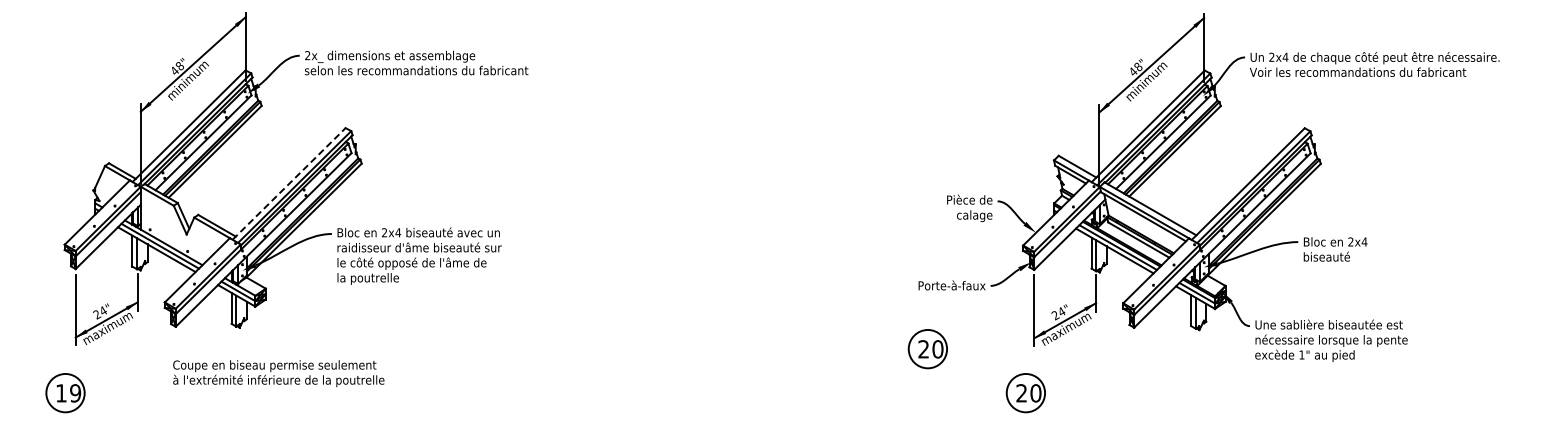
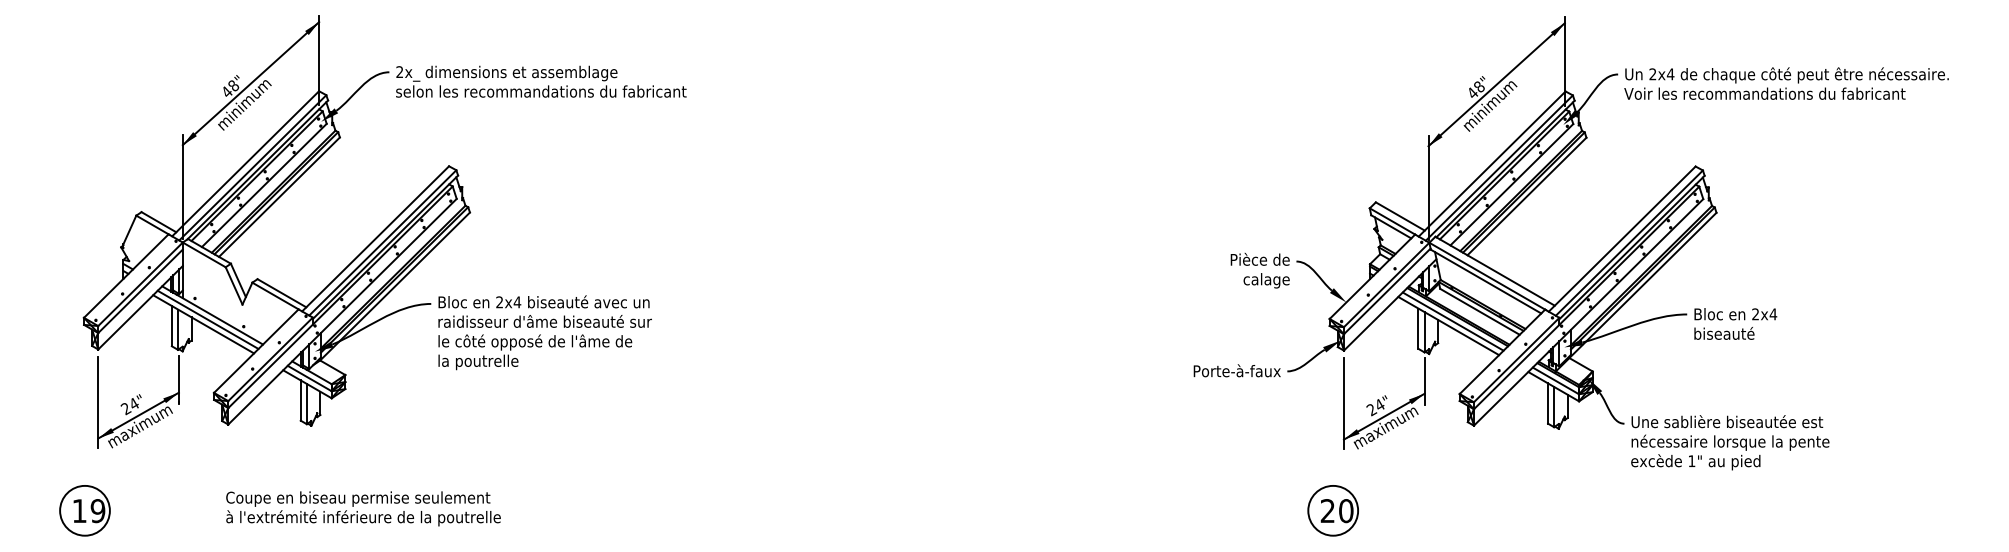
line: (289, 183) -> (376, 238), dashed -> solid
part: (927, 349) -> (1205, 454), removed
text: (278, 373) -> (363, 508), moved

